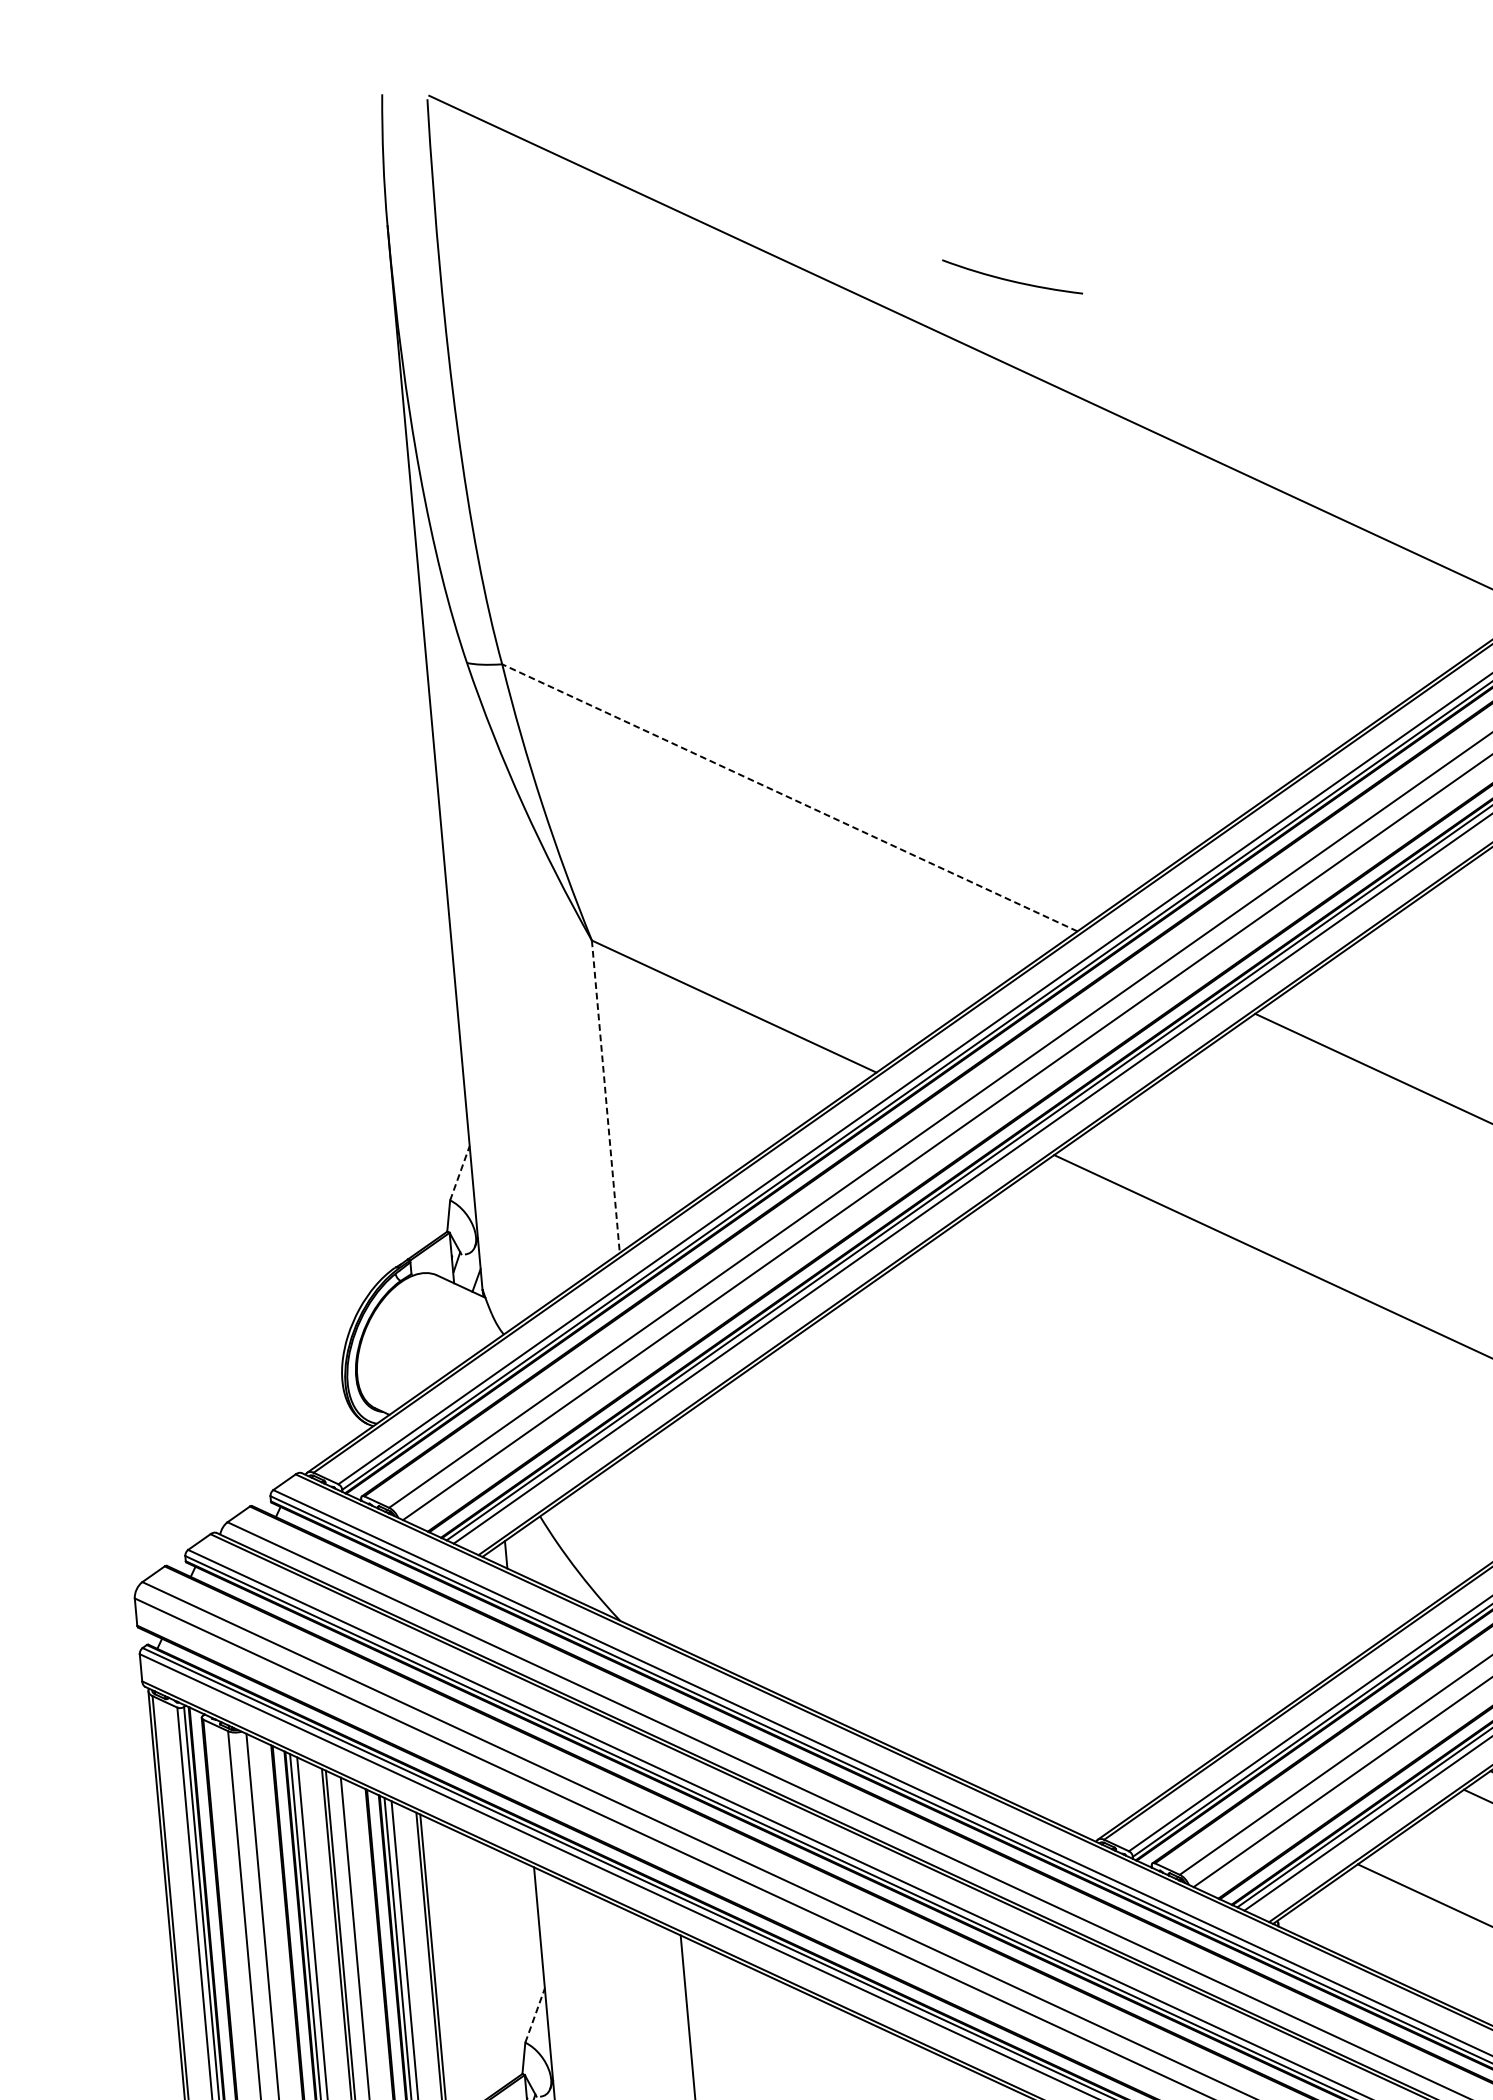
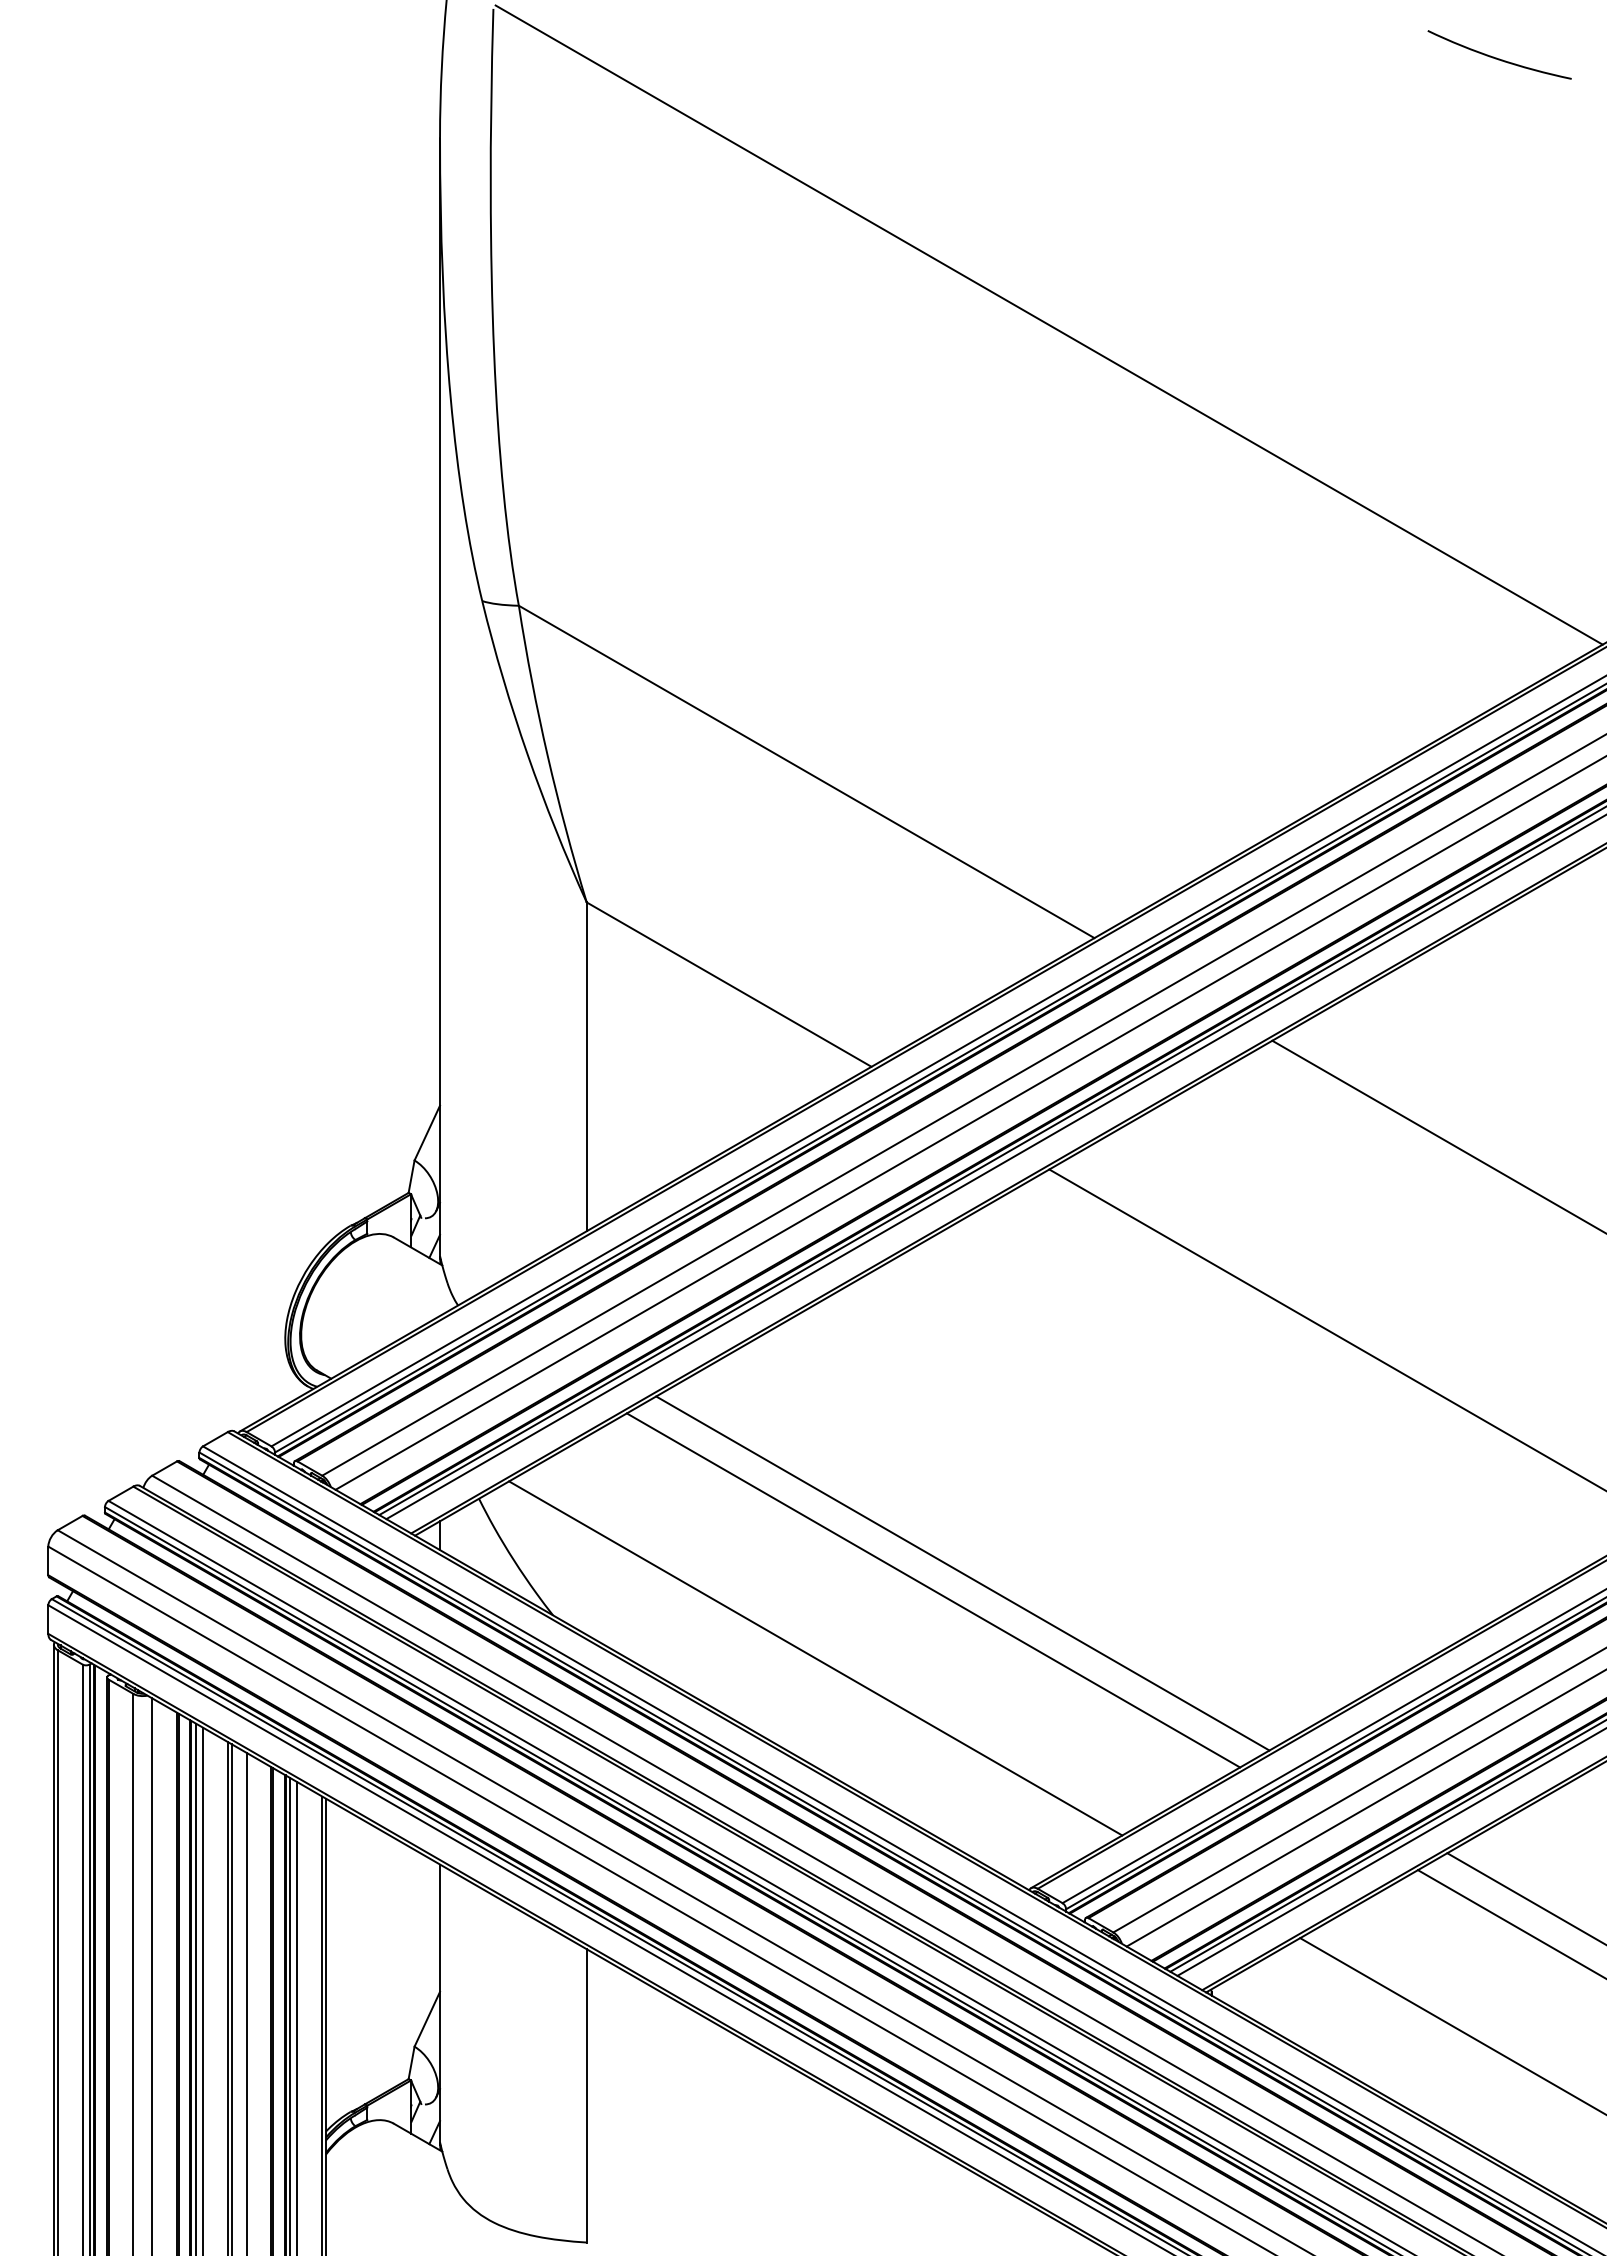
curve: (1012, 280) -> (1499, 58), moved
line: (789, 797) -> (806, 771), dashed -> solid
line: (605, 1097) -> (586, 1067), dashed -> solid
line: (460, 1172) -> (427, 1132), dashed -> solid
line: (1005, 1546) -> (962, 1573), added
line: (979, 1565) -> (933, 1590), added
line: (873, 1639) -> (815, 1658), added
line: (535, 2014) -> (427, 2018), dashed -> solid

